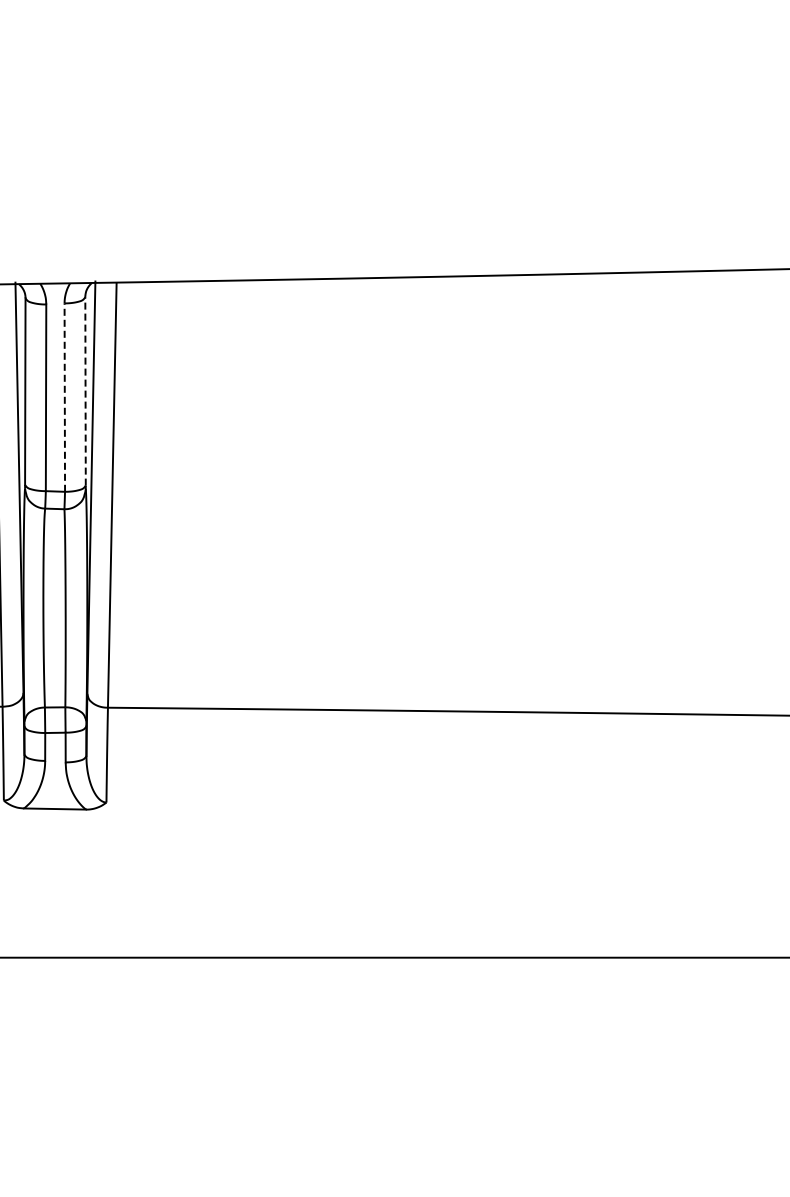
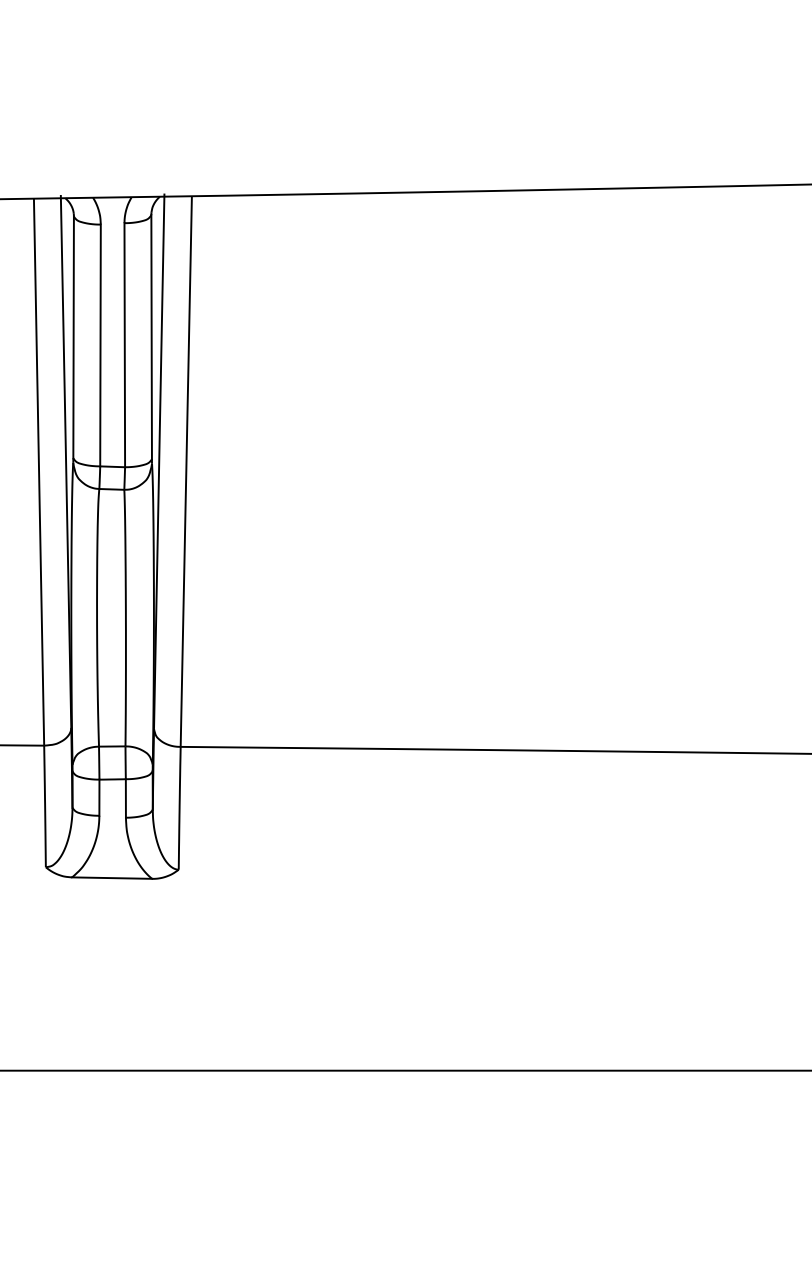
line: (85, 390) -> (151, 336), dashed -> solid
line: (64, 397) -> (124, 345), dashed -> solid

